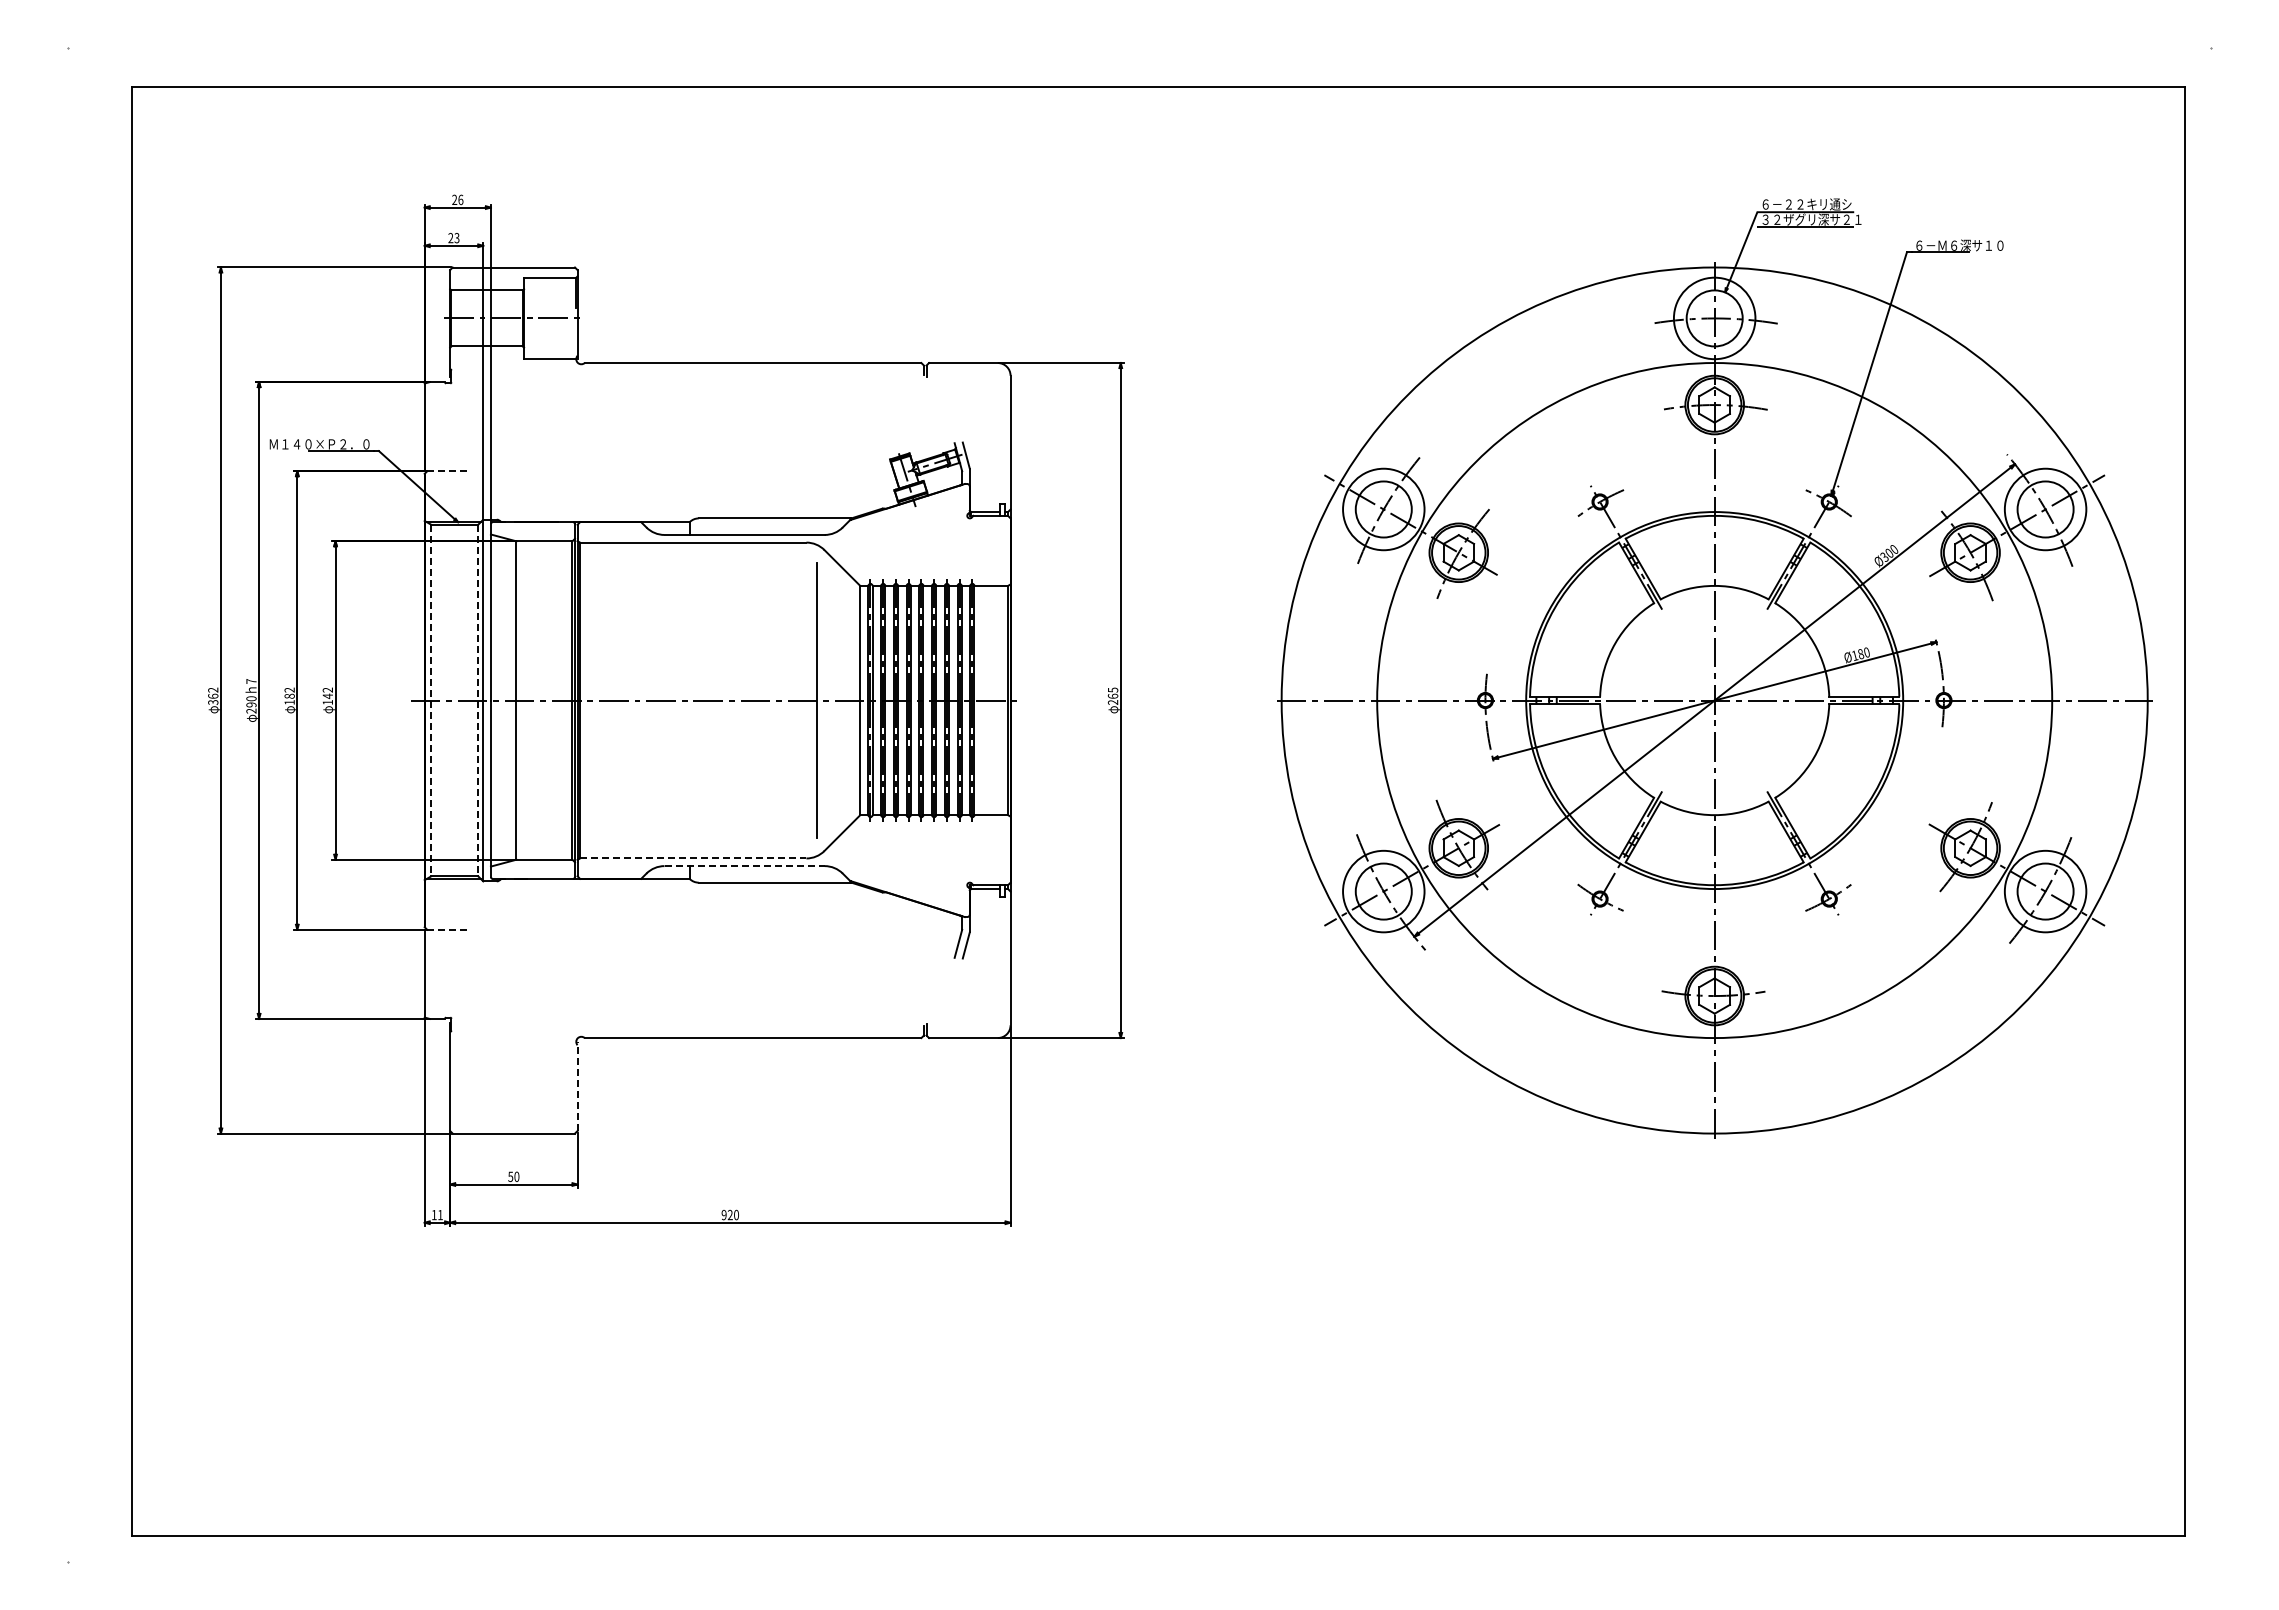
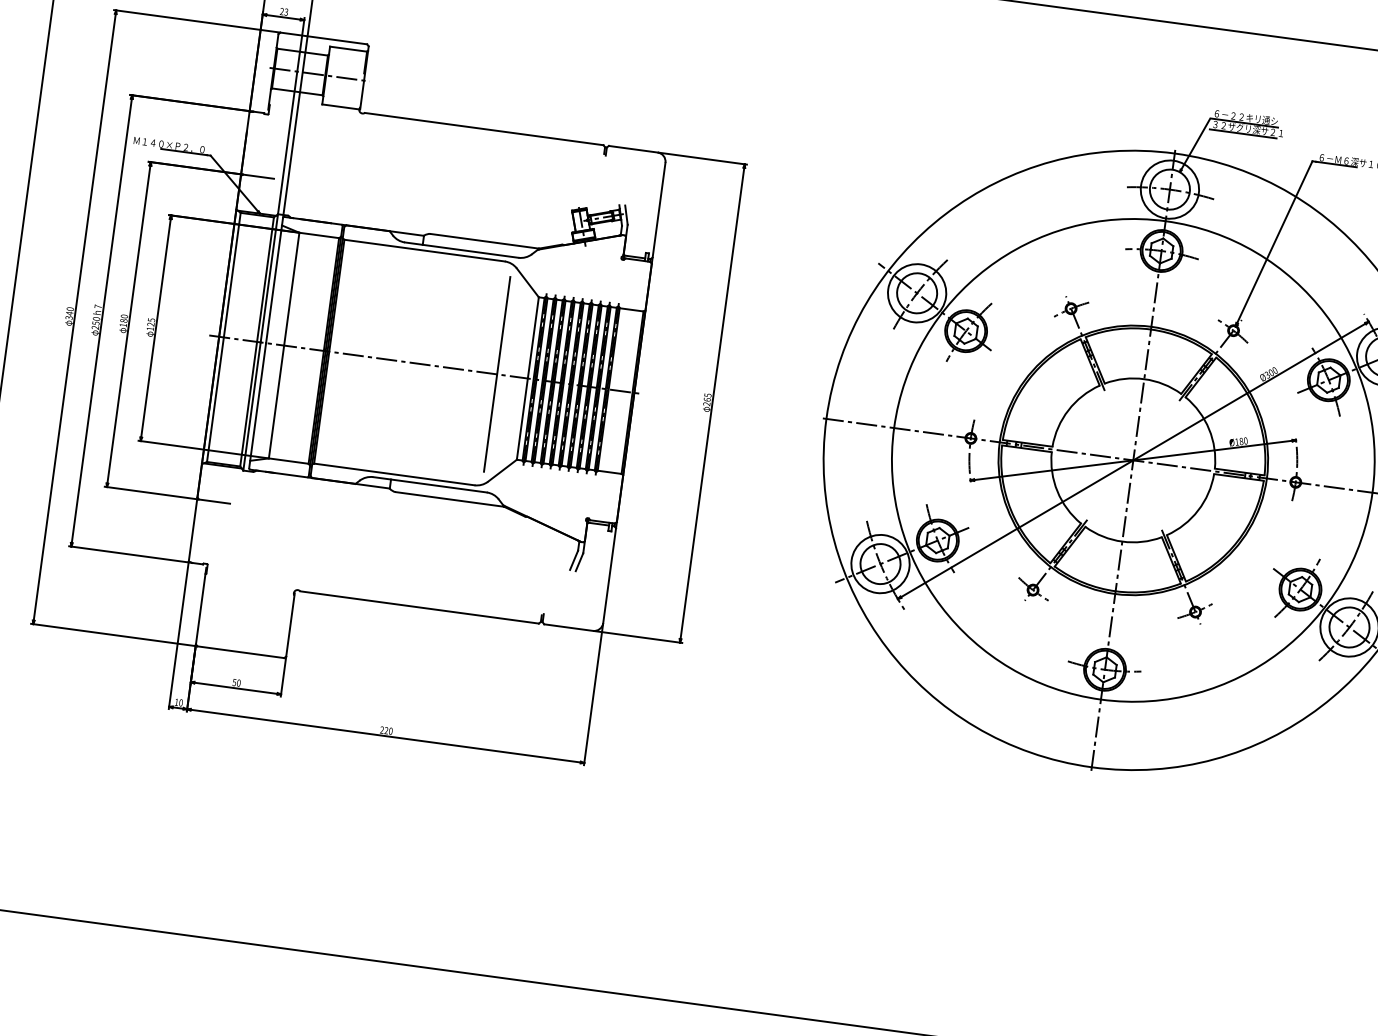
line: (449, 471) -> (258, 176), dashed -> solid
text: (289, 689) -> (124, 316), 182 -> 180
text: (213, 692) -> (70, 310), 362 -> 340
text: (327, 693) -> (150, 322), 142 -> 125
line: (431, 700) -> (223, 337), dashed -> solid
line: (478, 700) -> (257, 341), dashed -> solid
text: (251, 704) -> (96, 323), 290 -> 250
line: (693, 858) -> (394, 474), dashed -> solid
line: (745, 866) -> (430, 485), dashed -> solid
line: (449, 929) -> (214, 501), dashed -> solid
line: (577, 1086) -> (290, 624), dashed -> solid
text: (440, 1214) -> (181, 702), 11 -> 10
text: (723, 1215) -> (381, 730), 920 -> 220

